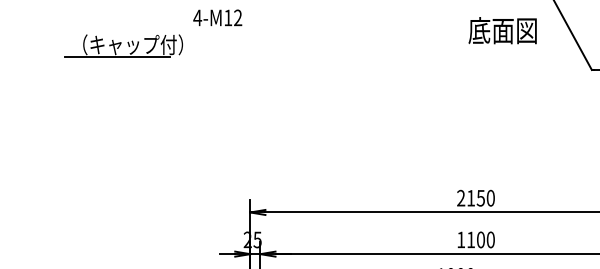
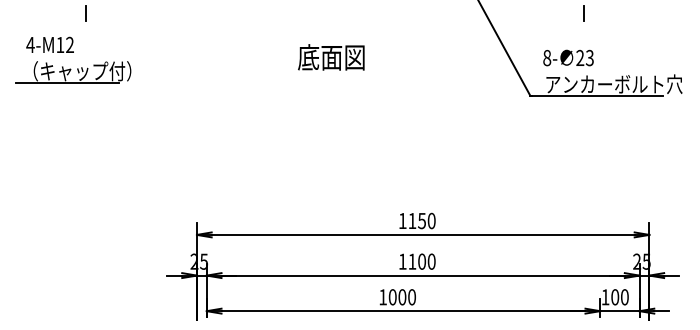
text: (217, 17) -> (49, 44), moved
text: (502, 30) -> (331, 57), moved
text: (460, 197) -> (402, 220), 2150 -> 1150

